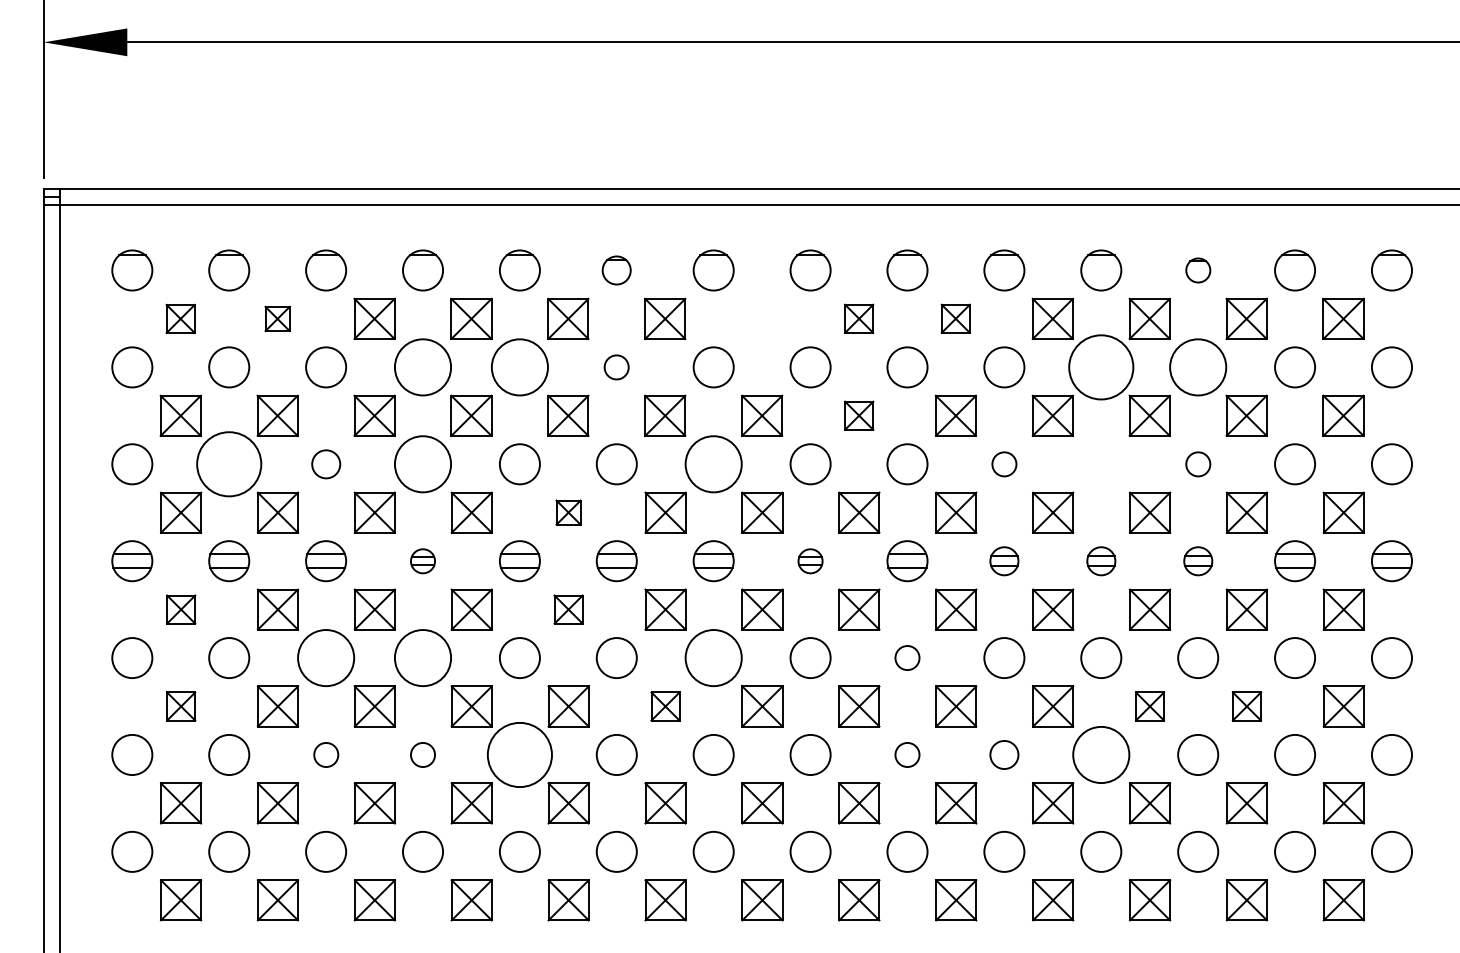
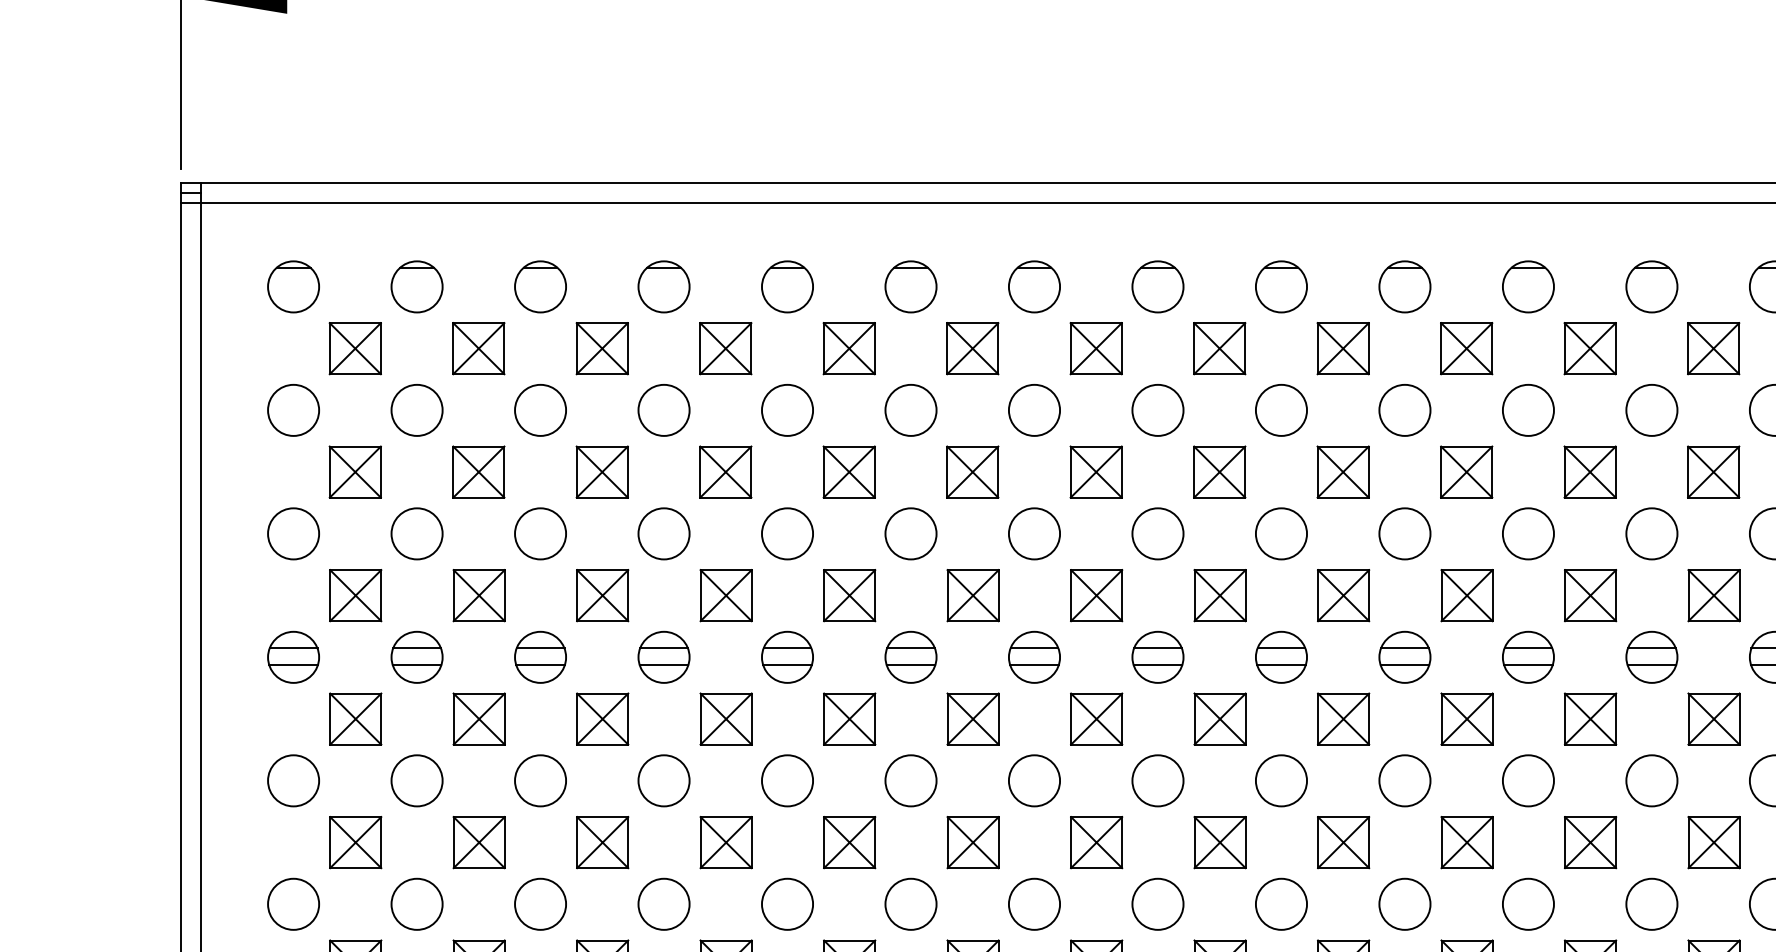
part: (616, 270) -> (910, 286), size x1.43
part: (1198, 270) -> (1652, 286), size x1.67
part: (180, 318) -> (354, 348), size x1.43
part: (277, 318) -> (478, 348), size x1.67
part: (762, 318) -> (1096, 348), added
part: (859, 318) -> (1220, 348), size x1.43
part: (955, 318) -> (1342, 348), size x1.43
circle: (422, 367) -> (663, 410), size x0.71
circle: (519, 367) -> (787, 410), size x0.71
circle: (616, 367) -> (910, 410), size x1.67
circle: (1101, 367) -> (1528, 410), size x0.62
circle: (1198, 367) -> (1652, 410), size x0.71
part: (859, 415) -> (1220, 471), size x1.43
circle: (229, 464) -> (417, 534), size x0.62
circle: (326, 464) -> (541, 534), size x1.43
circle: (422, 464) -> (663, 534), size x0.71
circle: (713, 464) -> (1034, 534), size x0.71
circle: (1004, 464) -> (1405, 534), size x1.67
circle: (1101, 464) -> (1528, 534), added
circle: (1198, 464) -> (1652, 534), size x1.67
part: (568, 512) -> (849, 595), size x1.67
part: (422, 561) -> (663, 657), size x1.67
part: (810, 561) -> (1157, 657), size x1.67
part: (1004, 561) -> (1405, 657), size x1.43
part: (1101, 561) -> (1528, 657), size x1.43
part: (1198, 561) -> (1652, 657), size x1.43
part: (181, 609) -> (356, 718), size x1.43
part: (568, 609) -> (849, 718), size x1.43
circle: (907, 657) -> (1281, 780), size x1.67
circle: (326, 658) -> (541, 781), size x0.71
circle: (422, 658) -> (663, 781), size x0.71
circle: (713, 658) -> (1034, 781), size x0.71
part: (181, 706) -> (356, 842), size x1.43
part: (665, 706) -> (973, 842), size x1.43
part: (1149, 706) -> (1589, 842), size x1.43
part: (1246, 706) -> (1713, 842), size x1.43
circle: (326, 754) -> (541, 903), size x1.67
circle: (422, 754) -> (663, 903), size x1.67
circle: (519, 754) -> (787, 903), size x0.62
circle: (907, 754) -> (1281, 903), size x1.67
circle: (1004, 754) -> (1405, 903), size x1.43
circle: (1101, 754) -> (1528, 903), size x0.71

